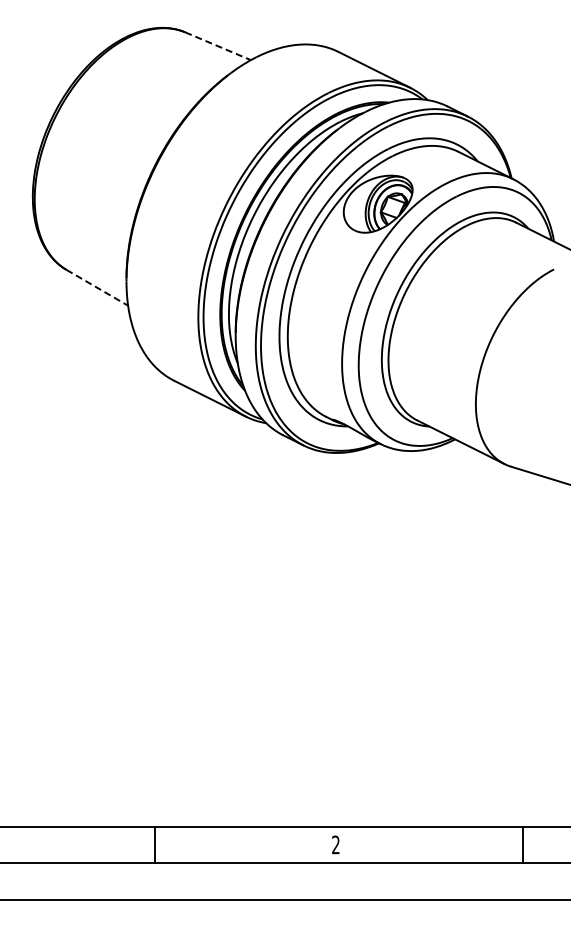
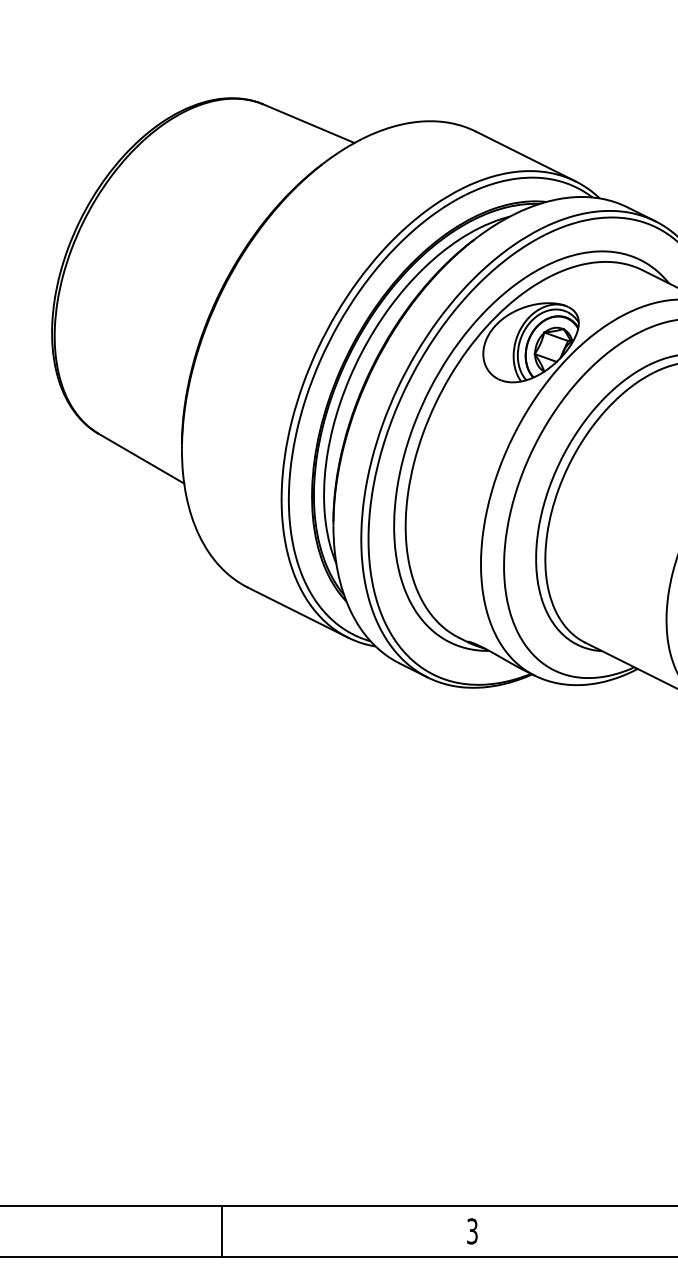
line: (218, 46) -> (309, 124), dashed -> solid
line: (97, 287) -> (141, 458), dashed -> solid
text: (335, 845) -> (471, 1232), 2 -> 3

